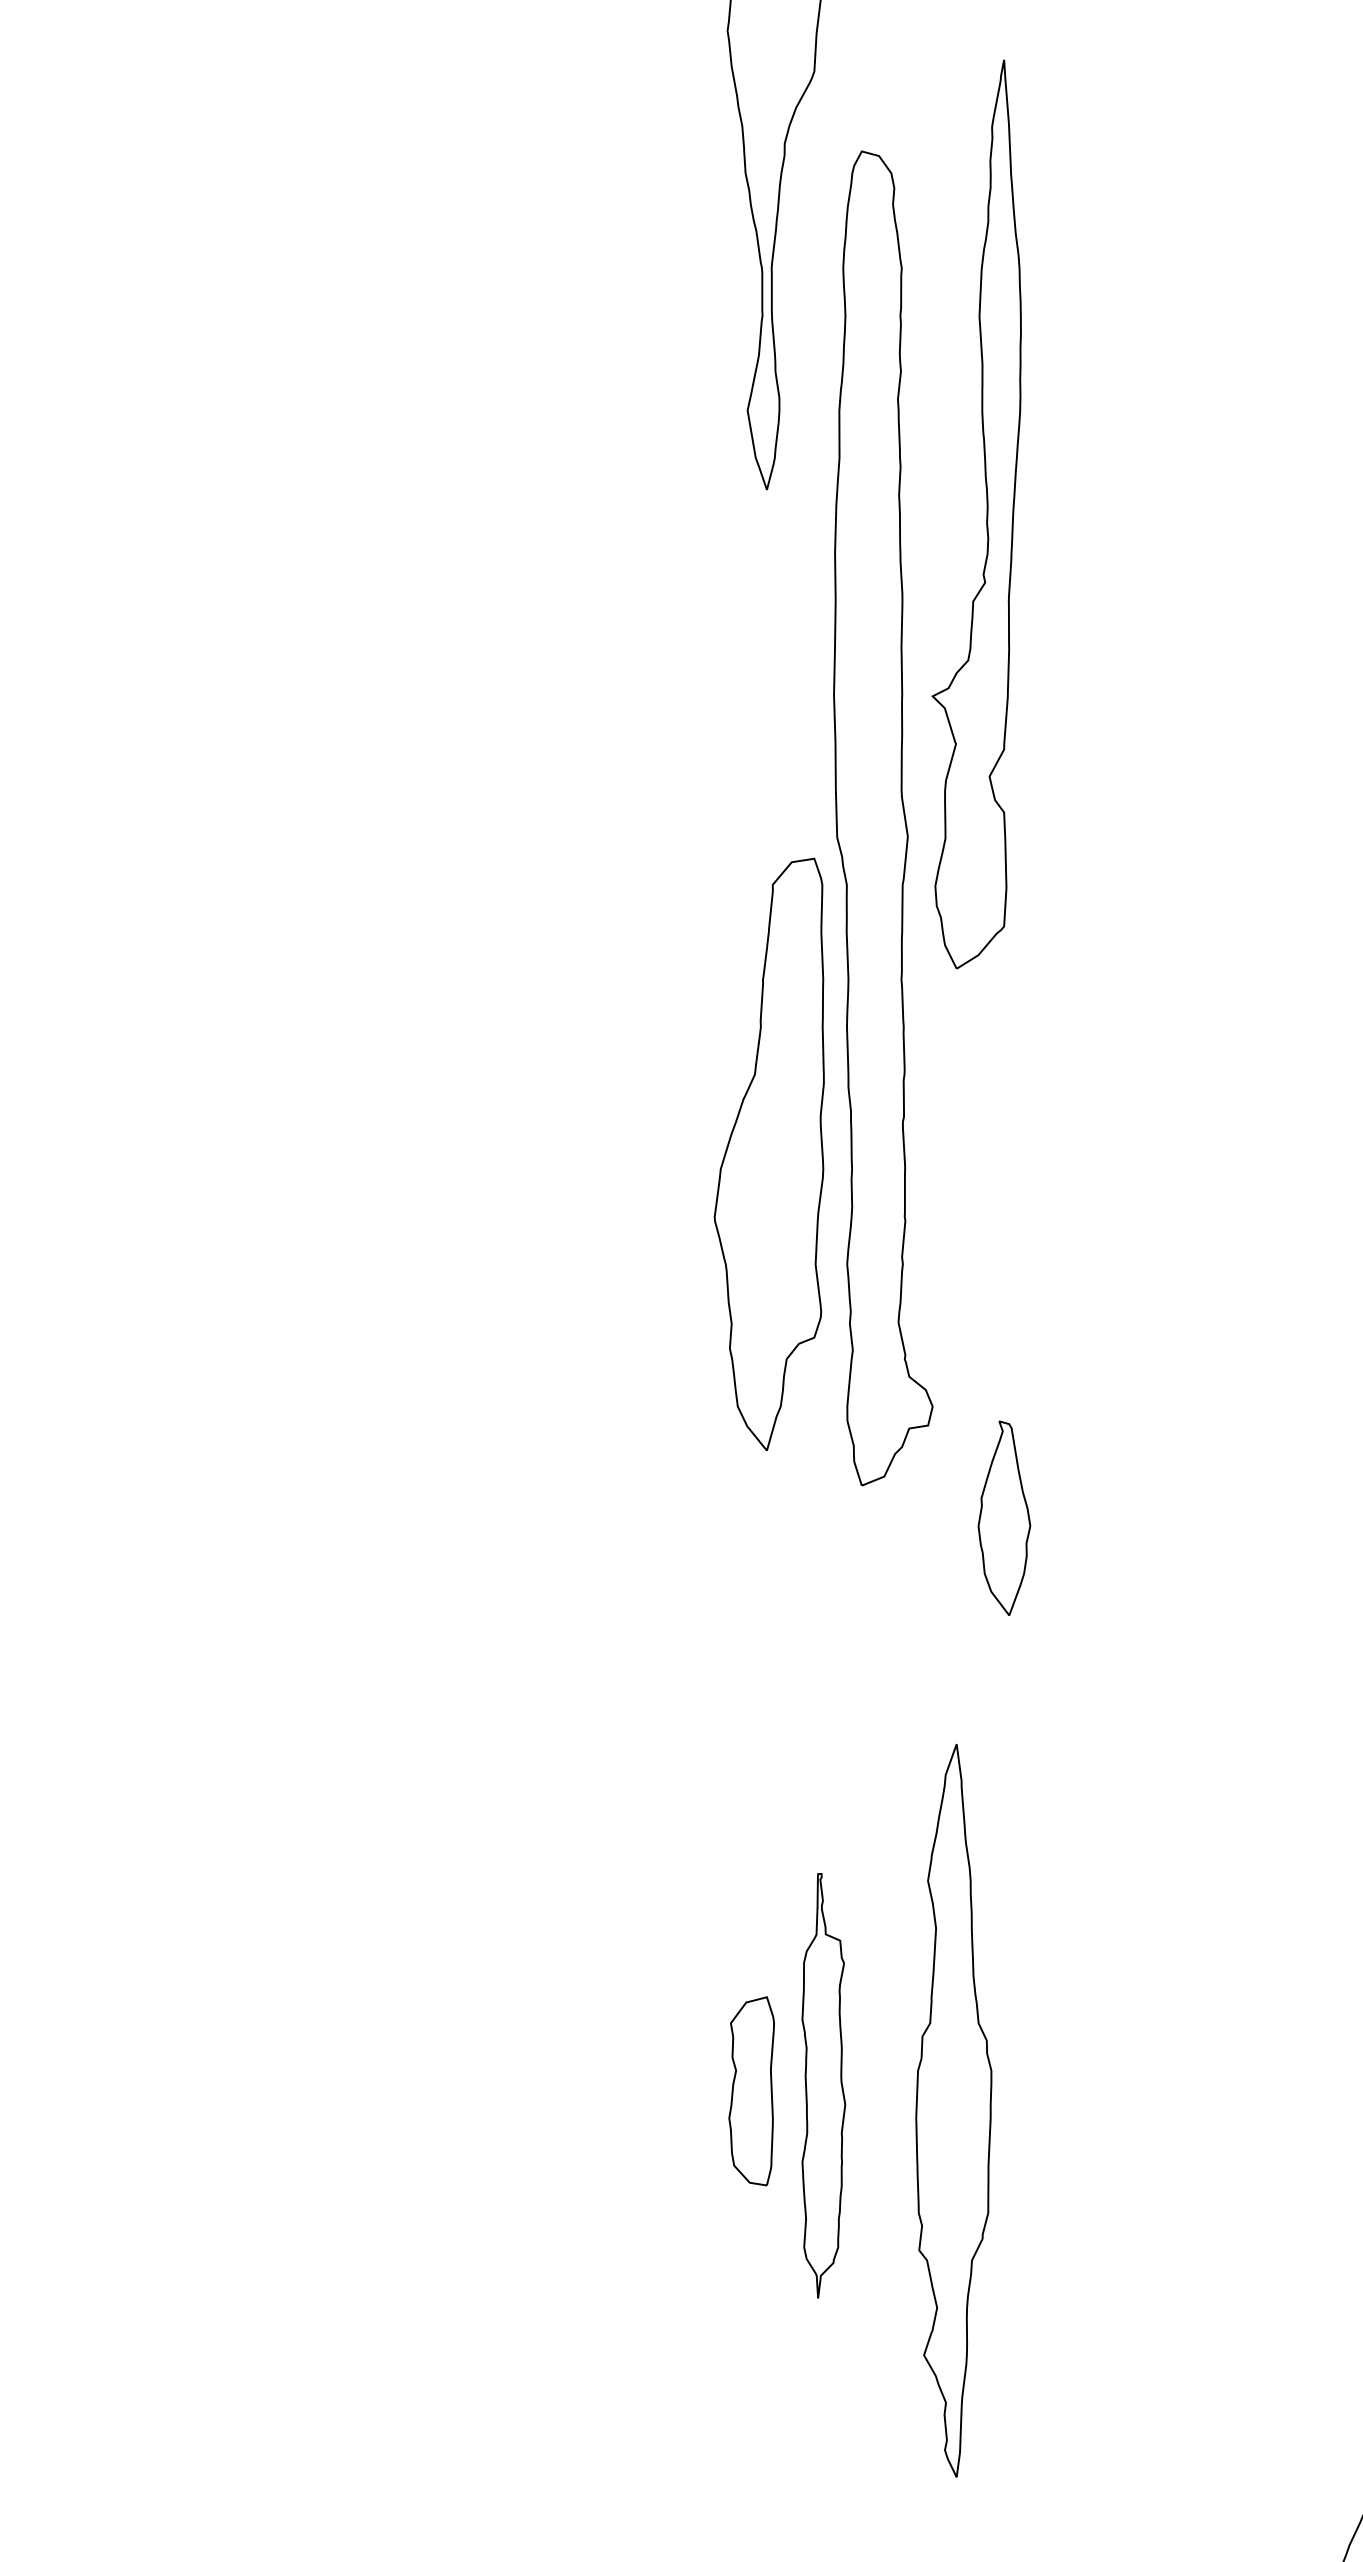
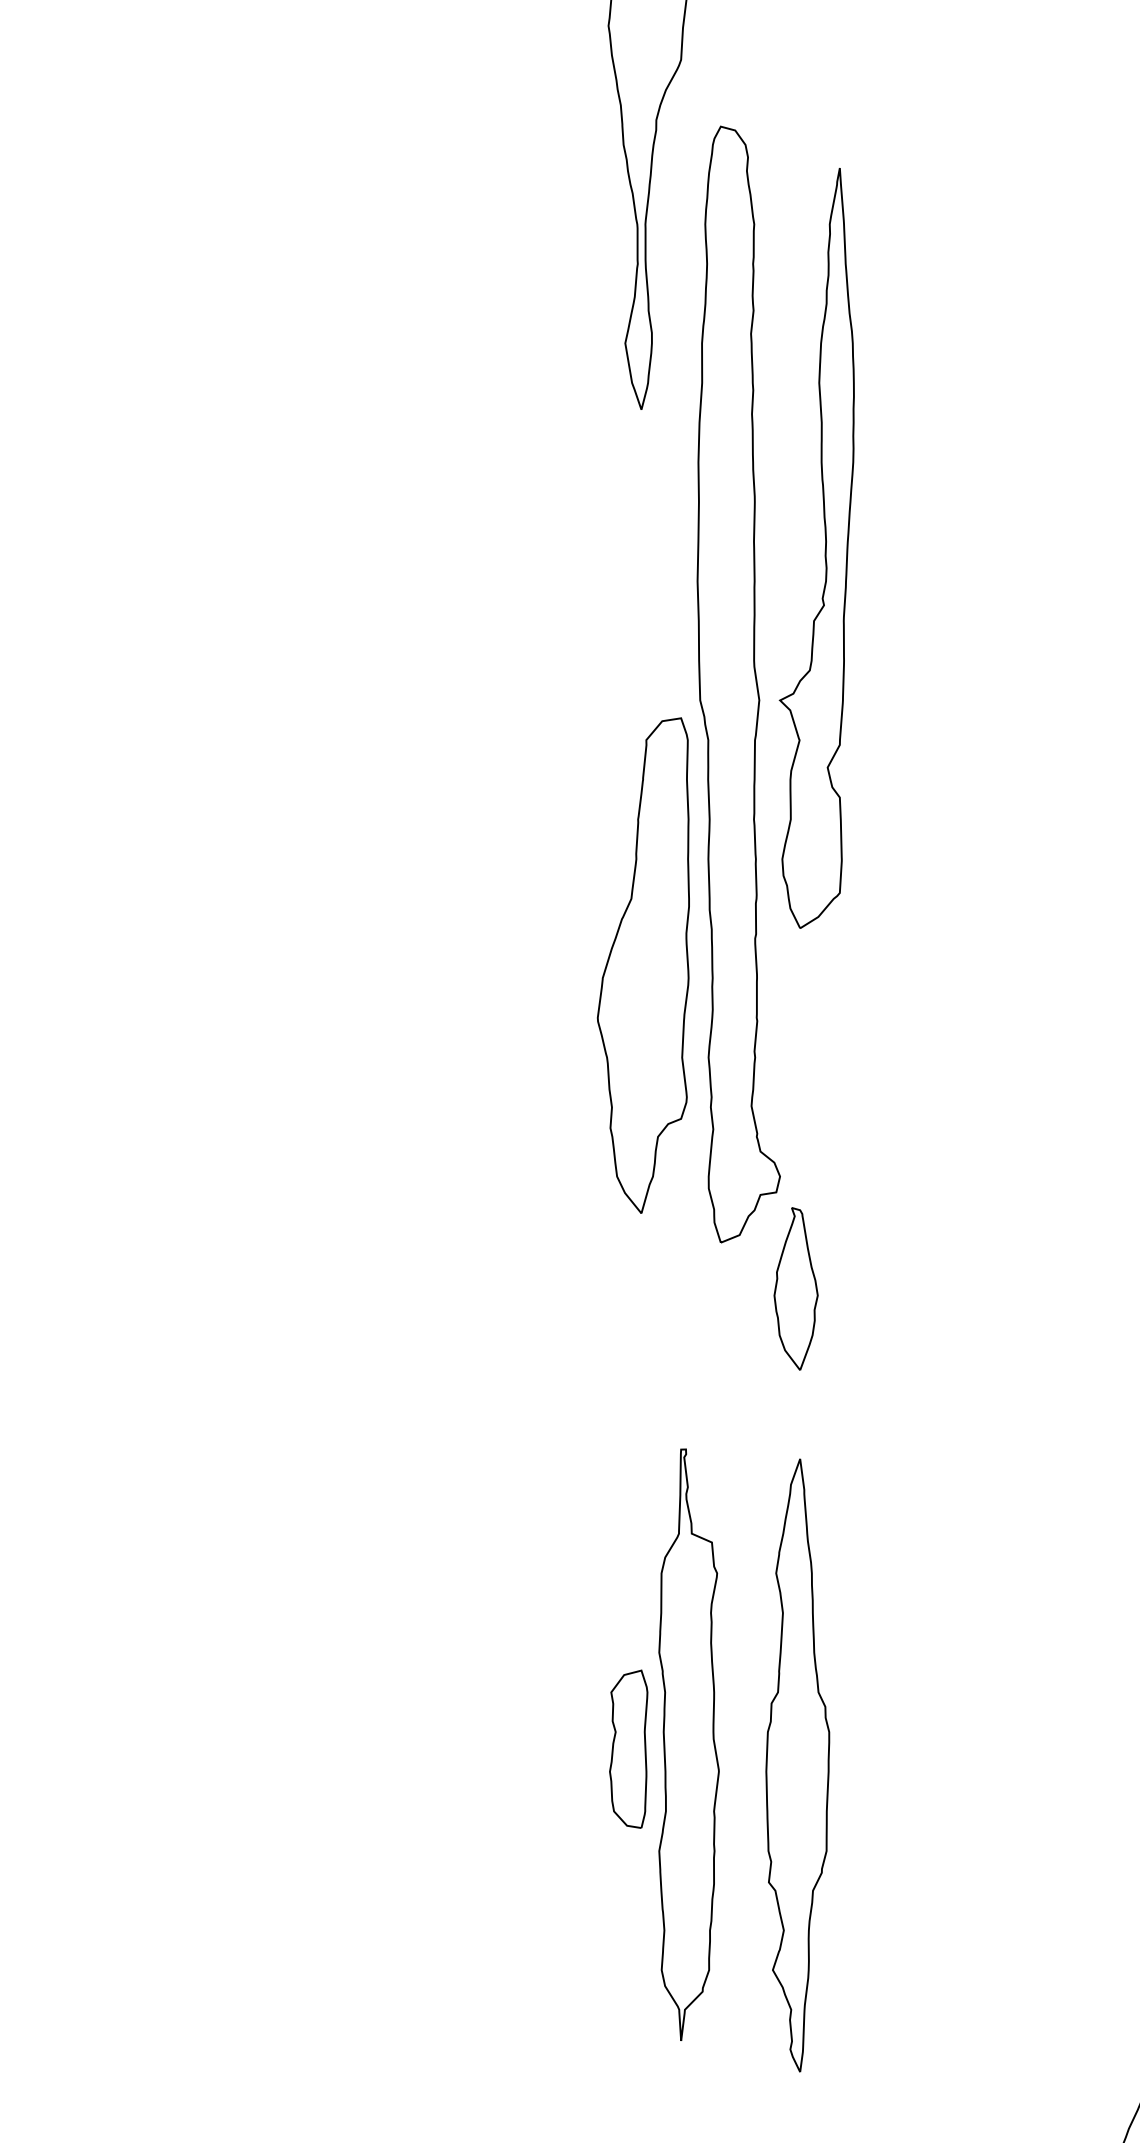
part: (985, 517) -> (824, 550), moved
part: (1003, 1517) -> (795, 1288), moved
part: (823, 2085) -> (688, 1744), size x1.67

